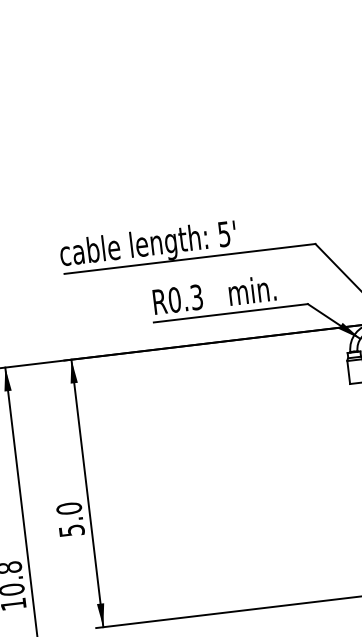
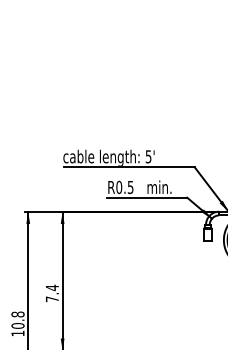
text: (196, 295) -> (130, 186), R0.3 -> R0.5
text: (68, 519) -> (51, 293), 5.0 -> 7.4

